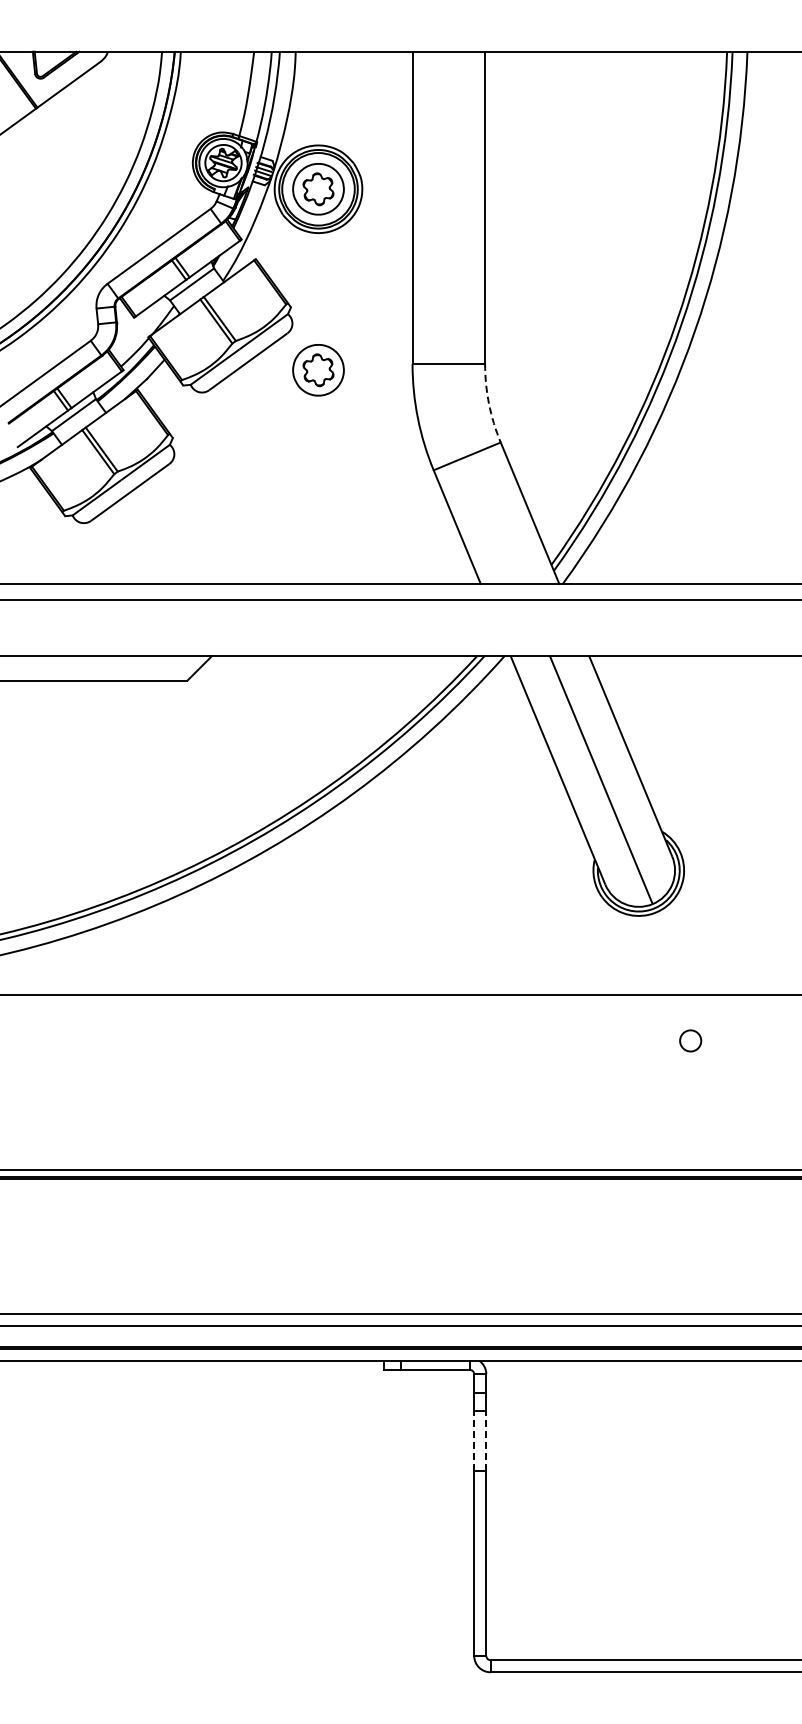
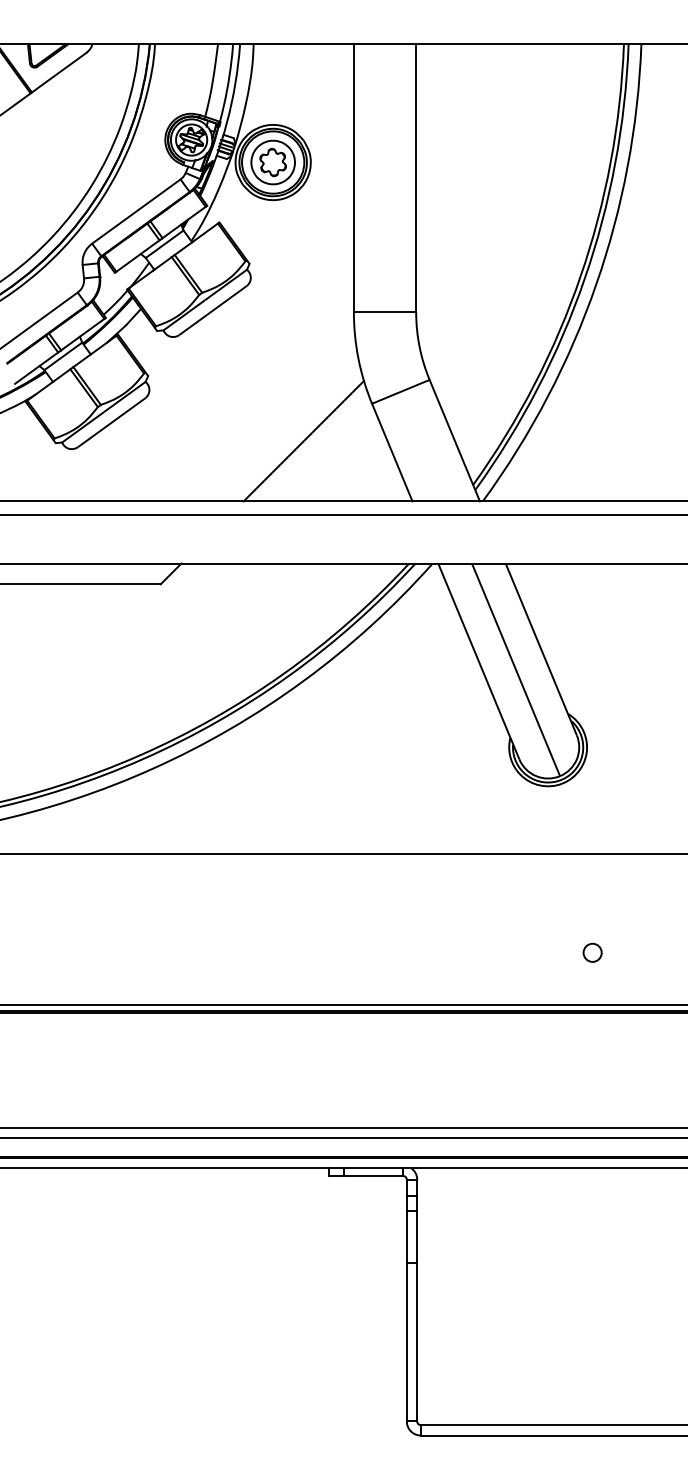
part: (318, 370) -> (273, 318), removed
arc: (489, 403) -> (419, 346), dashed -> solid
line: (354, 513) -> (304, 440), added
circle: (690, 1040) -> (592, 952), moved
line: (474, 1440) -> (407, 1236), dashed -> solid
line: (486, 1440) -> (417, 1236), dashed -> solid

